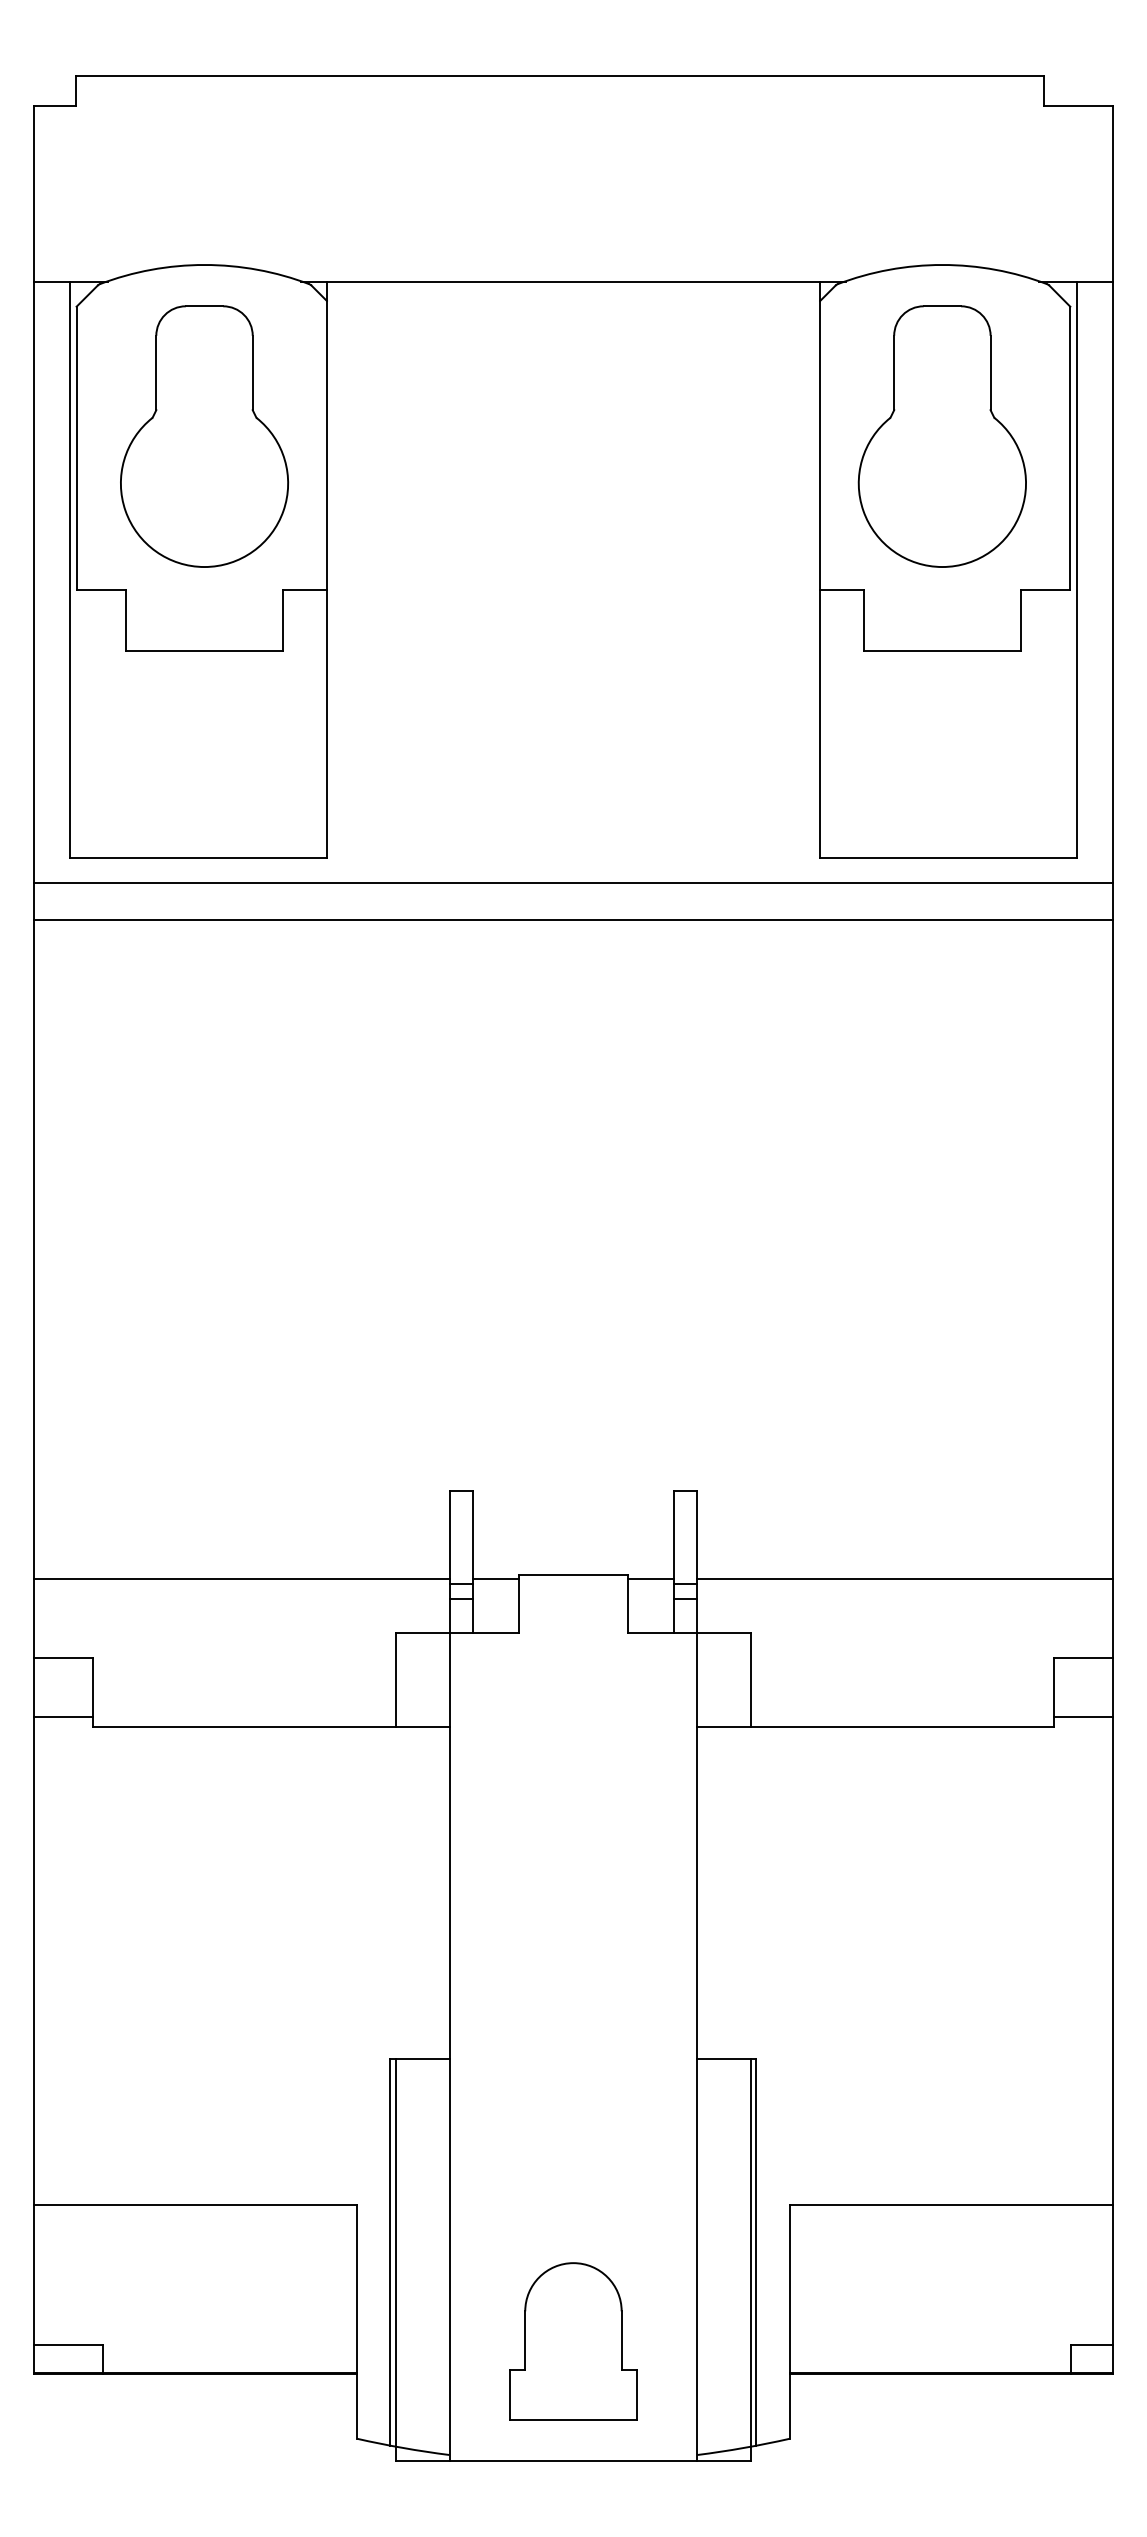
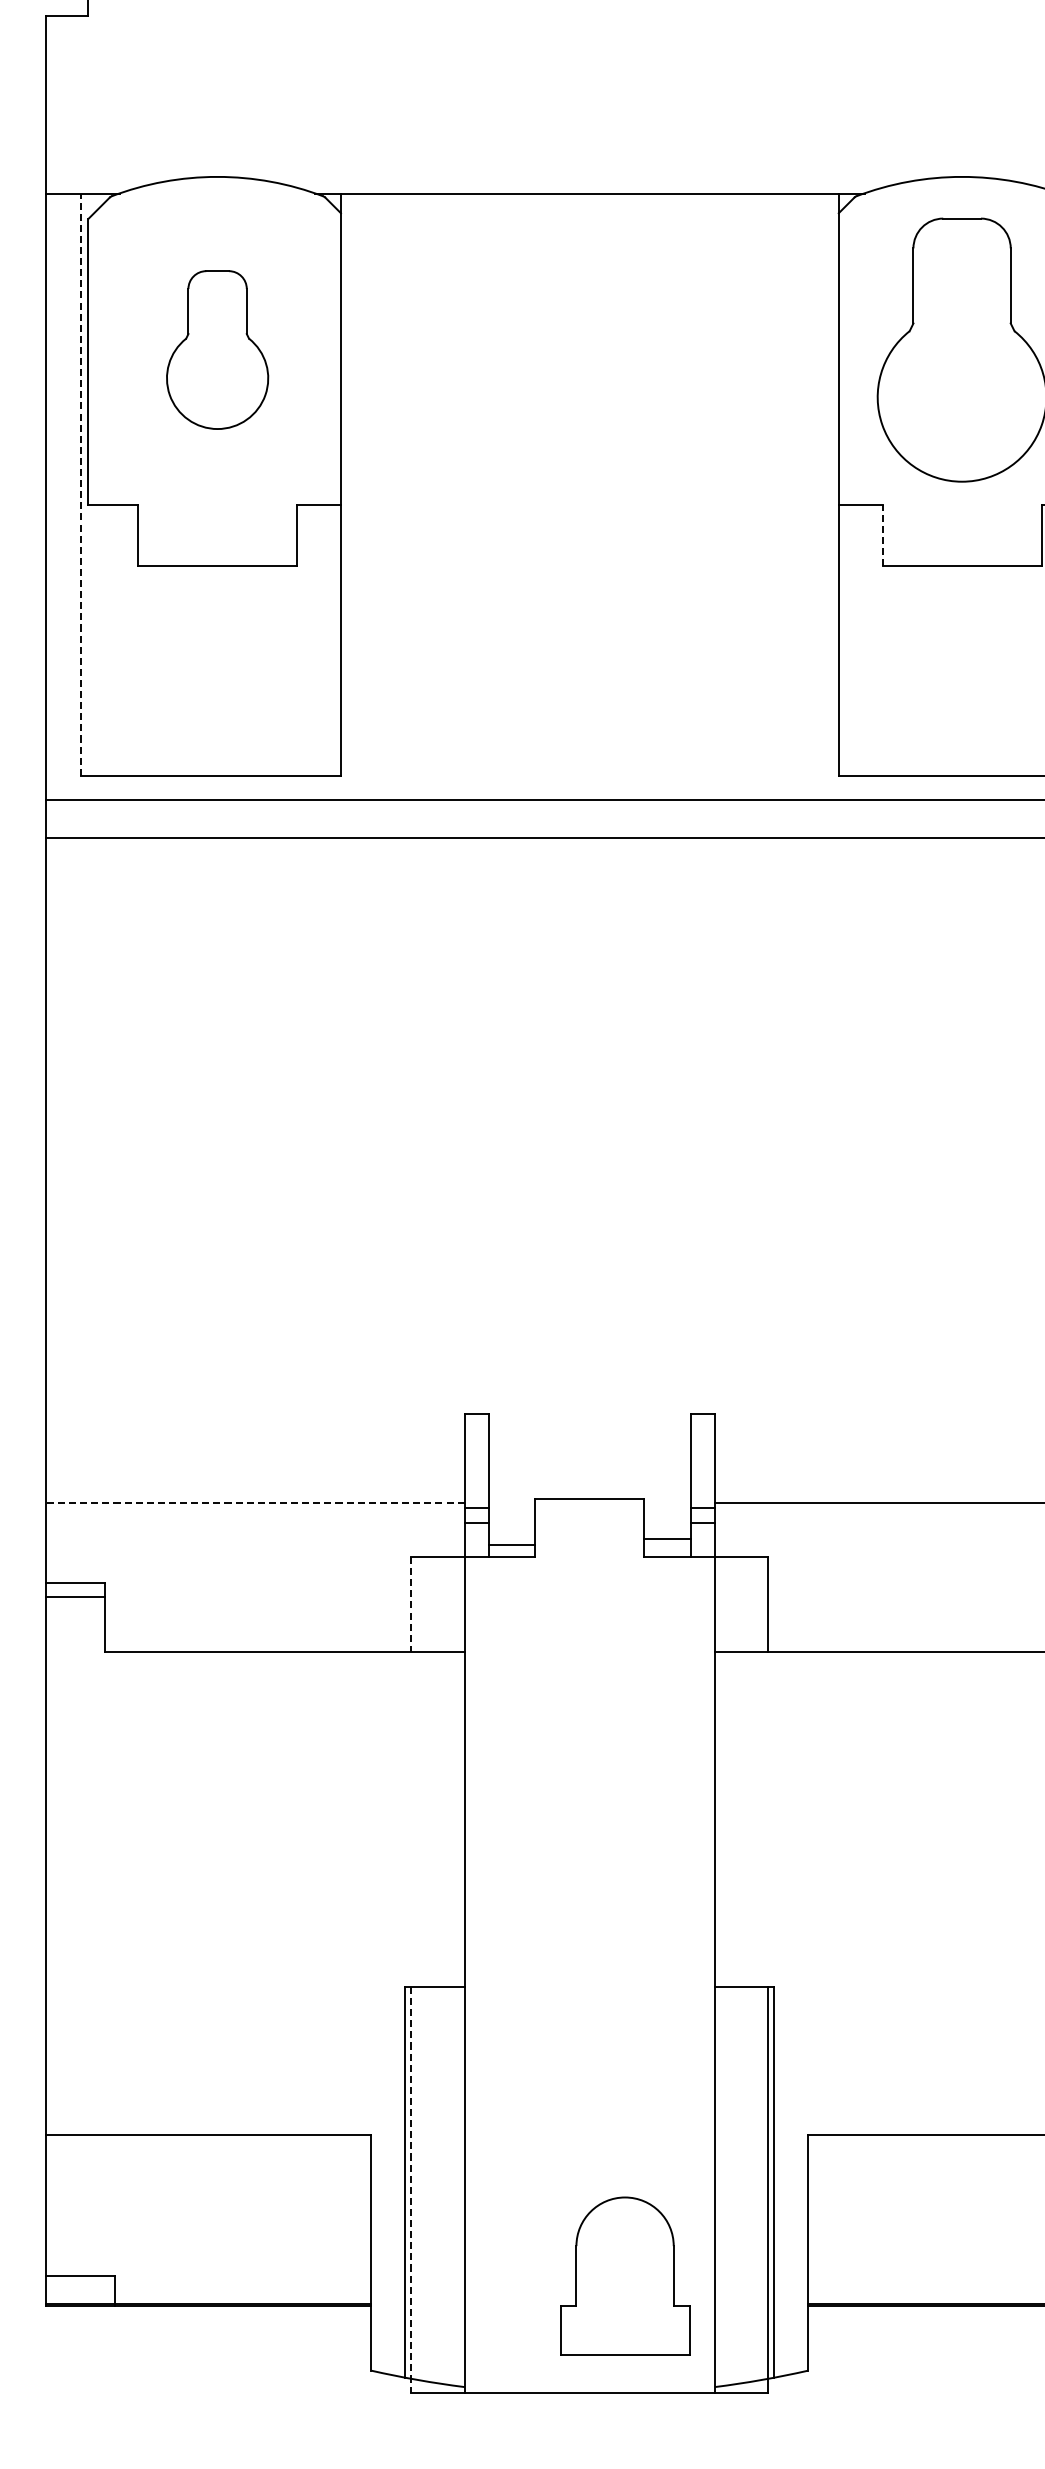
part: (204, 436) -> (217, 350), size x0.6
line: (69, 569) -> (81, 484), solid -> dashed
line: (863, 619) -> (882, 534), solid -> dashed
line: (241, 1579) -> (254, 1503), solid -> dashed
line: (496, 1579) -> (512, 1544), moved
line: (650, 1579) -> (667, 1538), moved
line: (396, 1680) -> (411, 1605), solid -> dashed
line: (63, 1717) -> (75, 1597), moved
line: (396, 2260) -> (411, 2190), solid -> dashed
part: (573, 2341) -> (625, 2276), moved

